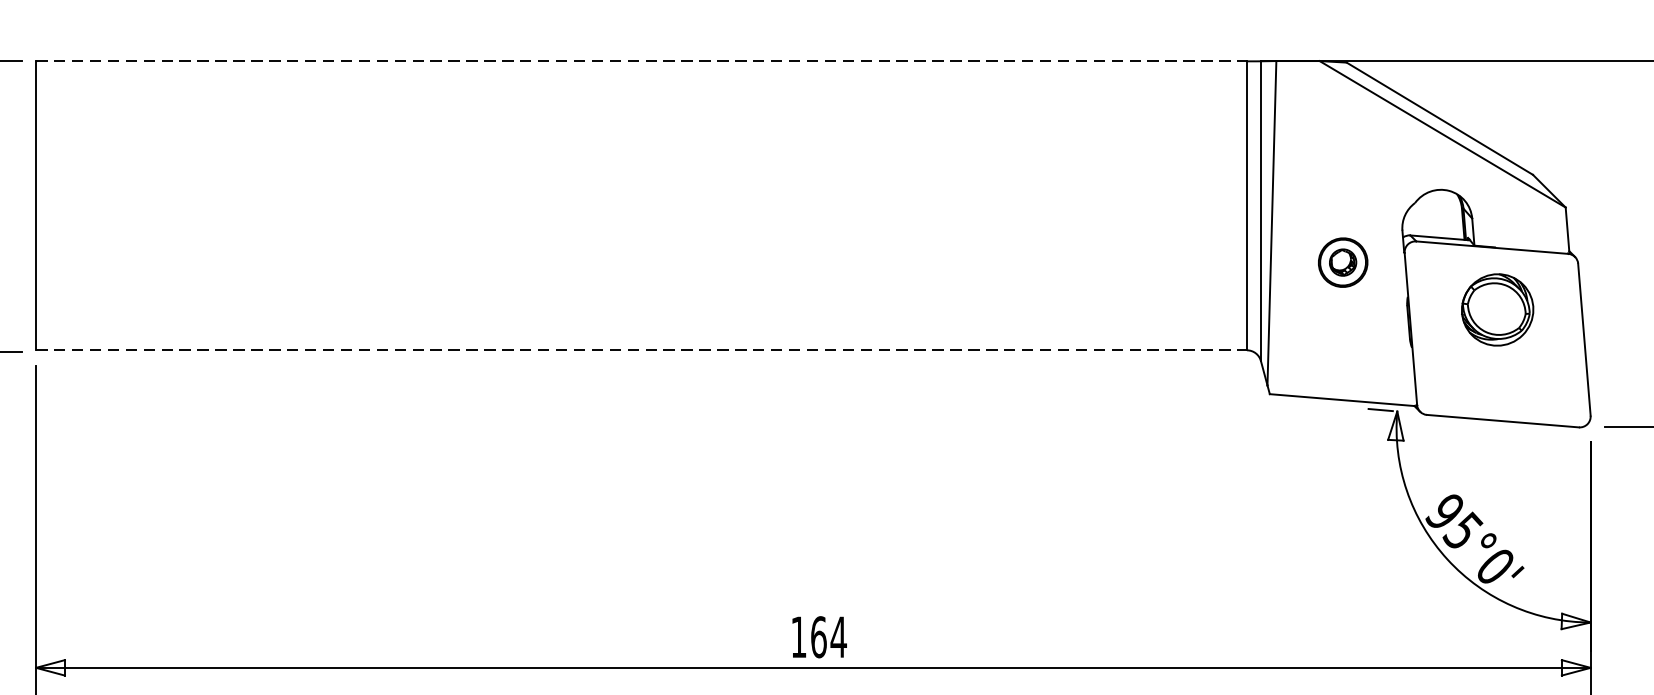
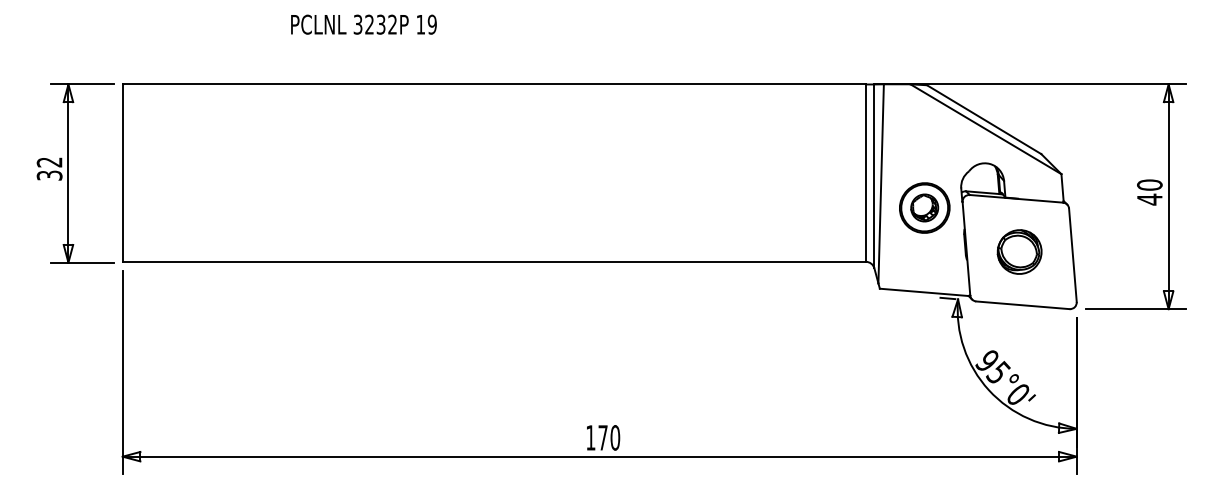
line: (641, 61) -> (494, 84), dashed -> solid
part: (1342, 261) -> (924, 207), size x1.67
part: (1497, 309) -> (1019, 251), moved
line: (641, 349) -> (494, 261), dashed -> solid
text: (829, 636) -> (609, 437), 164 -> 170

